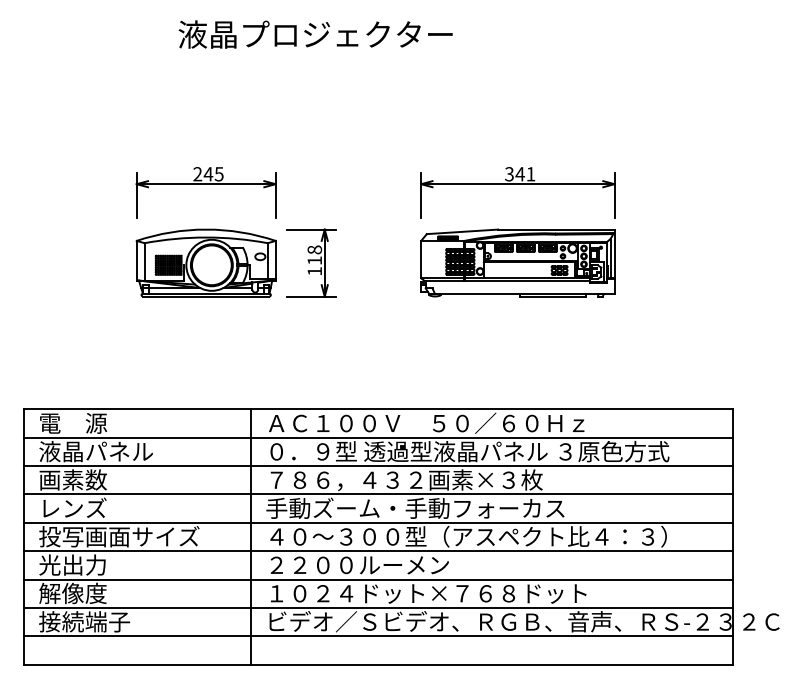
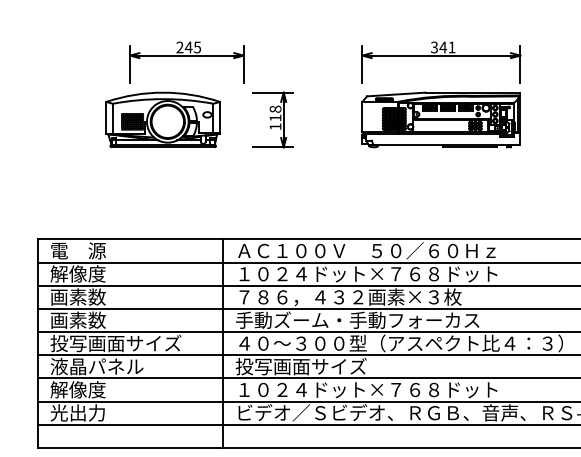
part: (205, 262) -> (162, 119), moved
text: (95, 451) -> (96, 273), 液晶パネル -> 解像度
text: (469, 451) -> (401, 273), ０．９型 透過型液晶パネル ３原色方式 -> １０２４ドット×７６８ドット
text: (72, 507) -> (77, 319), レンズ -> 画素数
text: (95, 564) -> (96, 366), 光出力 -> 液晶パネル
text: (357, 564) -> (310, 366), ２２００ルーメン -> 投写画面サイズ
text: (84, 621) -> (87, 412), 接続端子 -> 光出力

